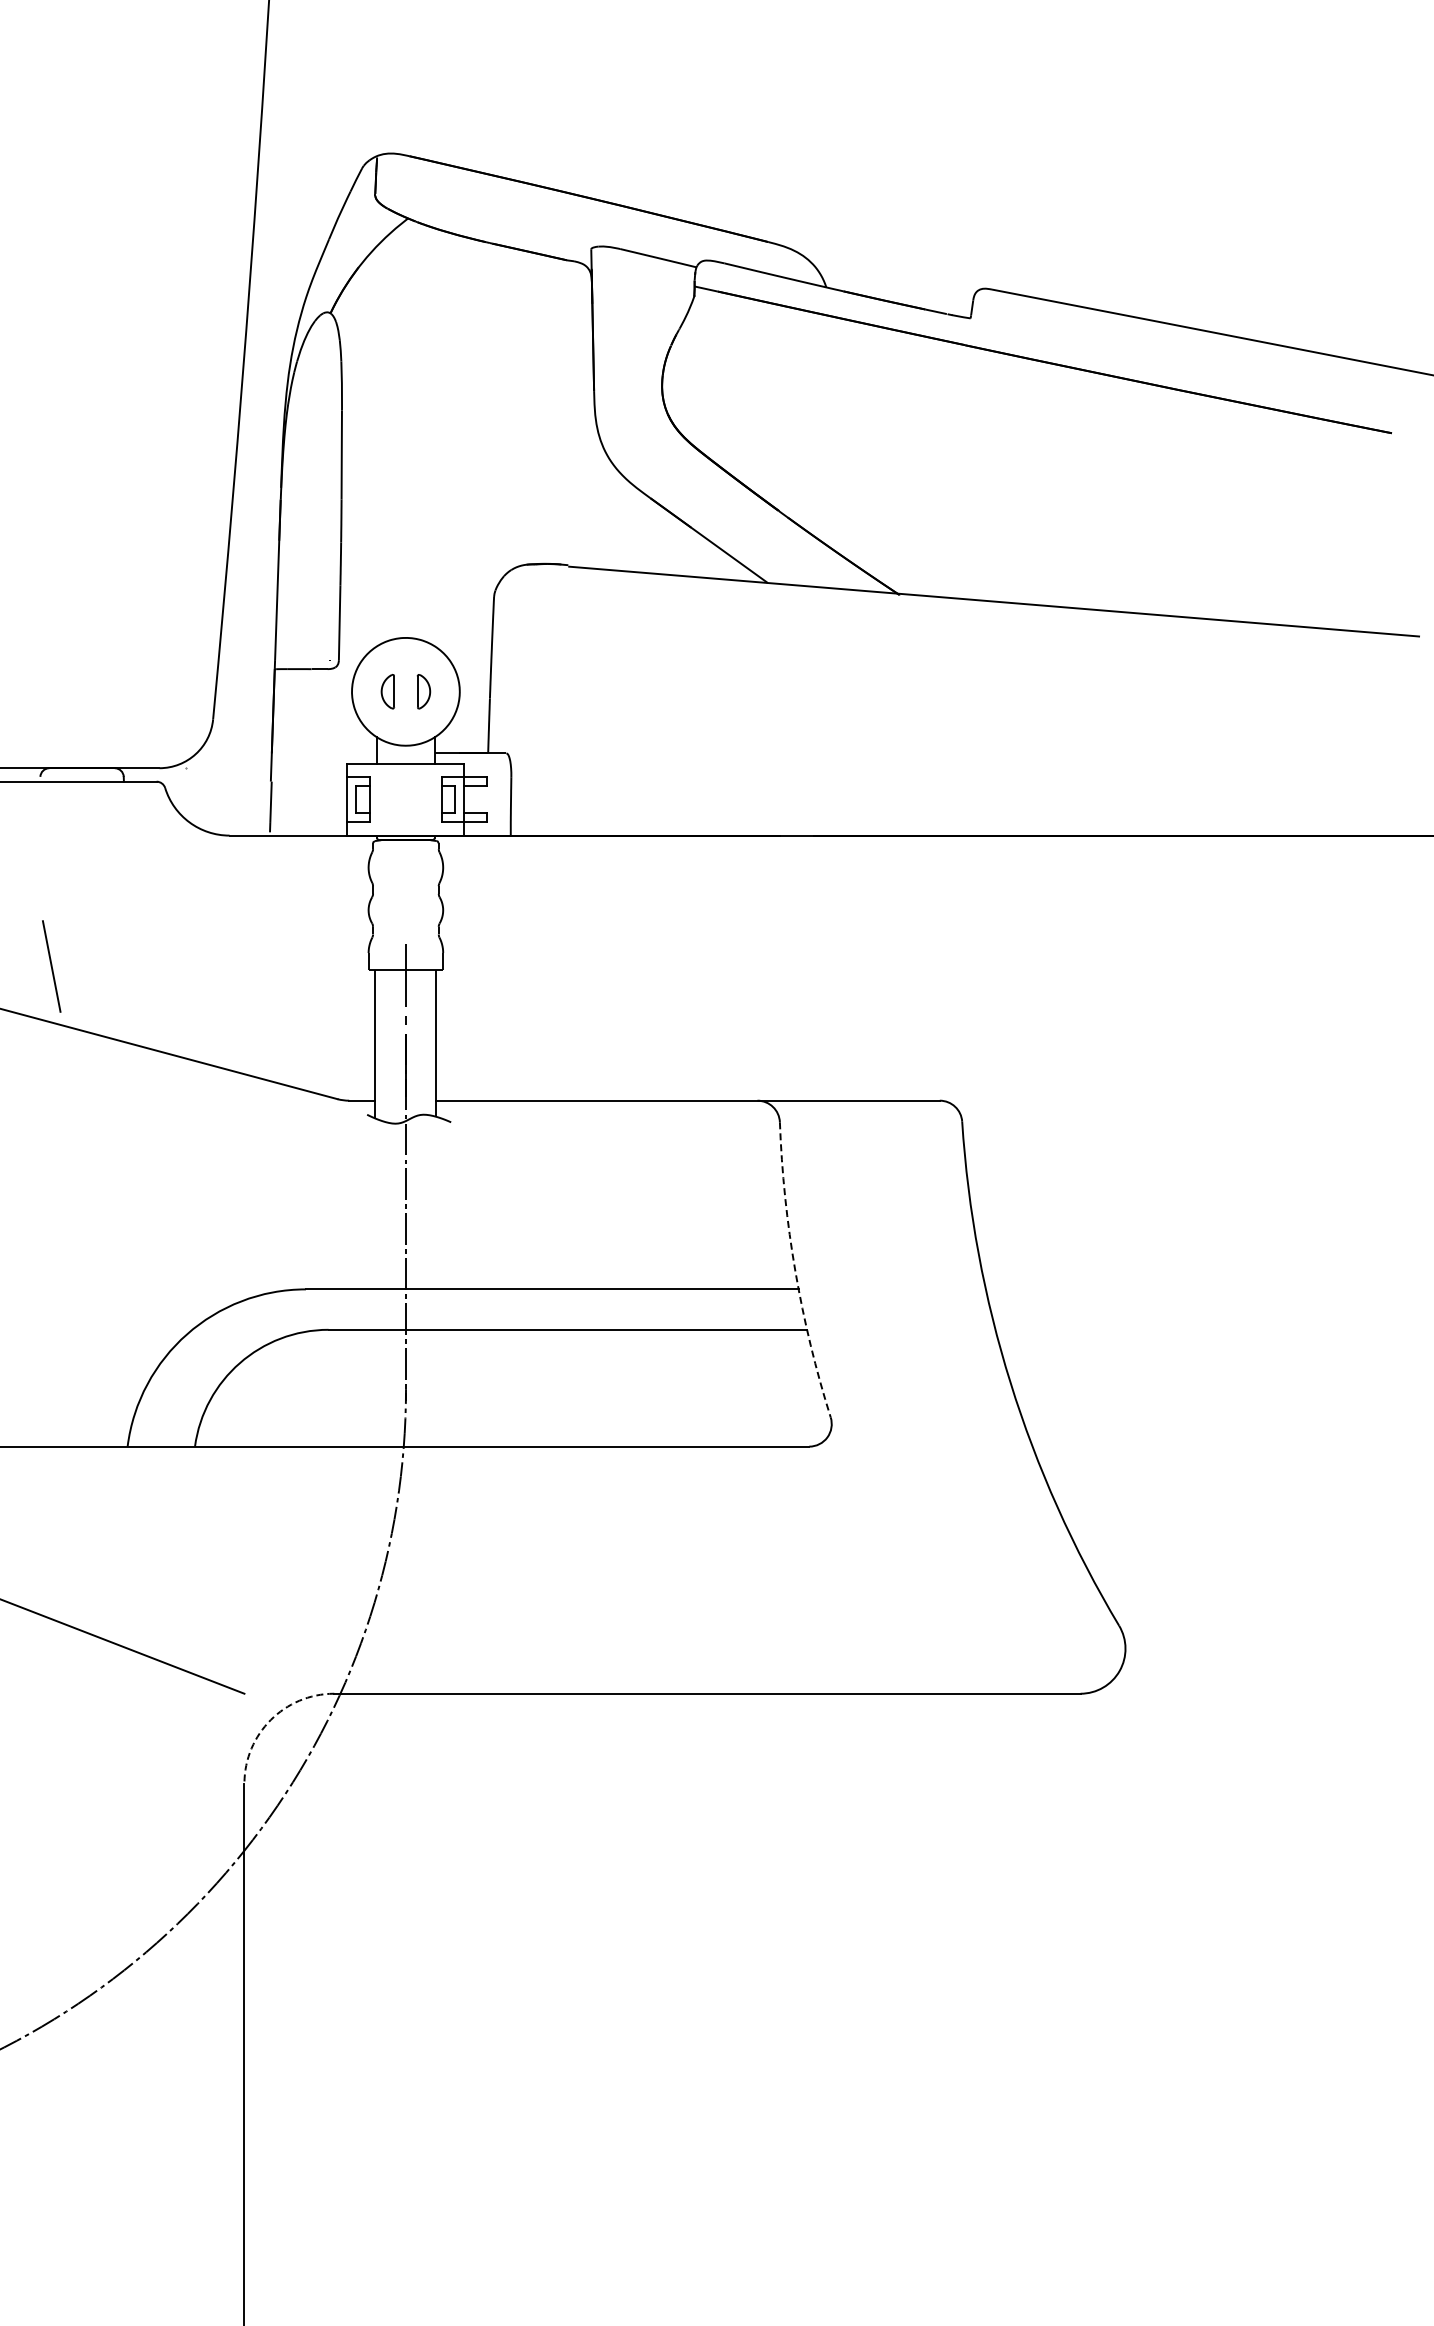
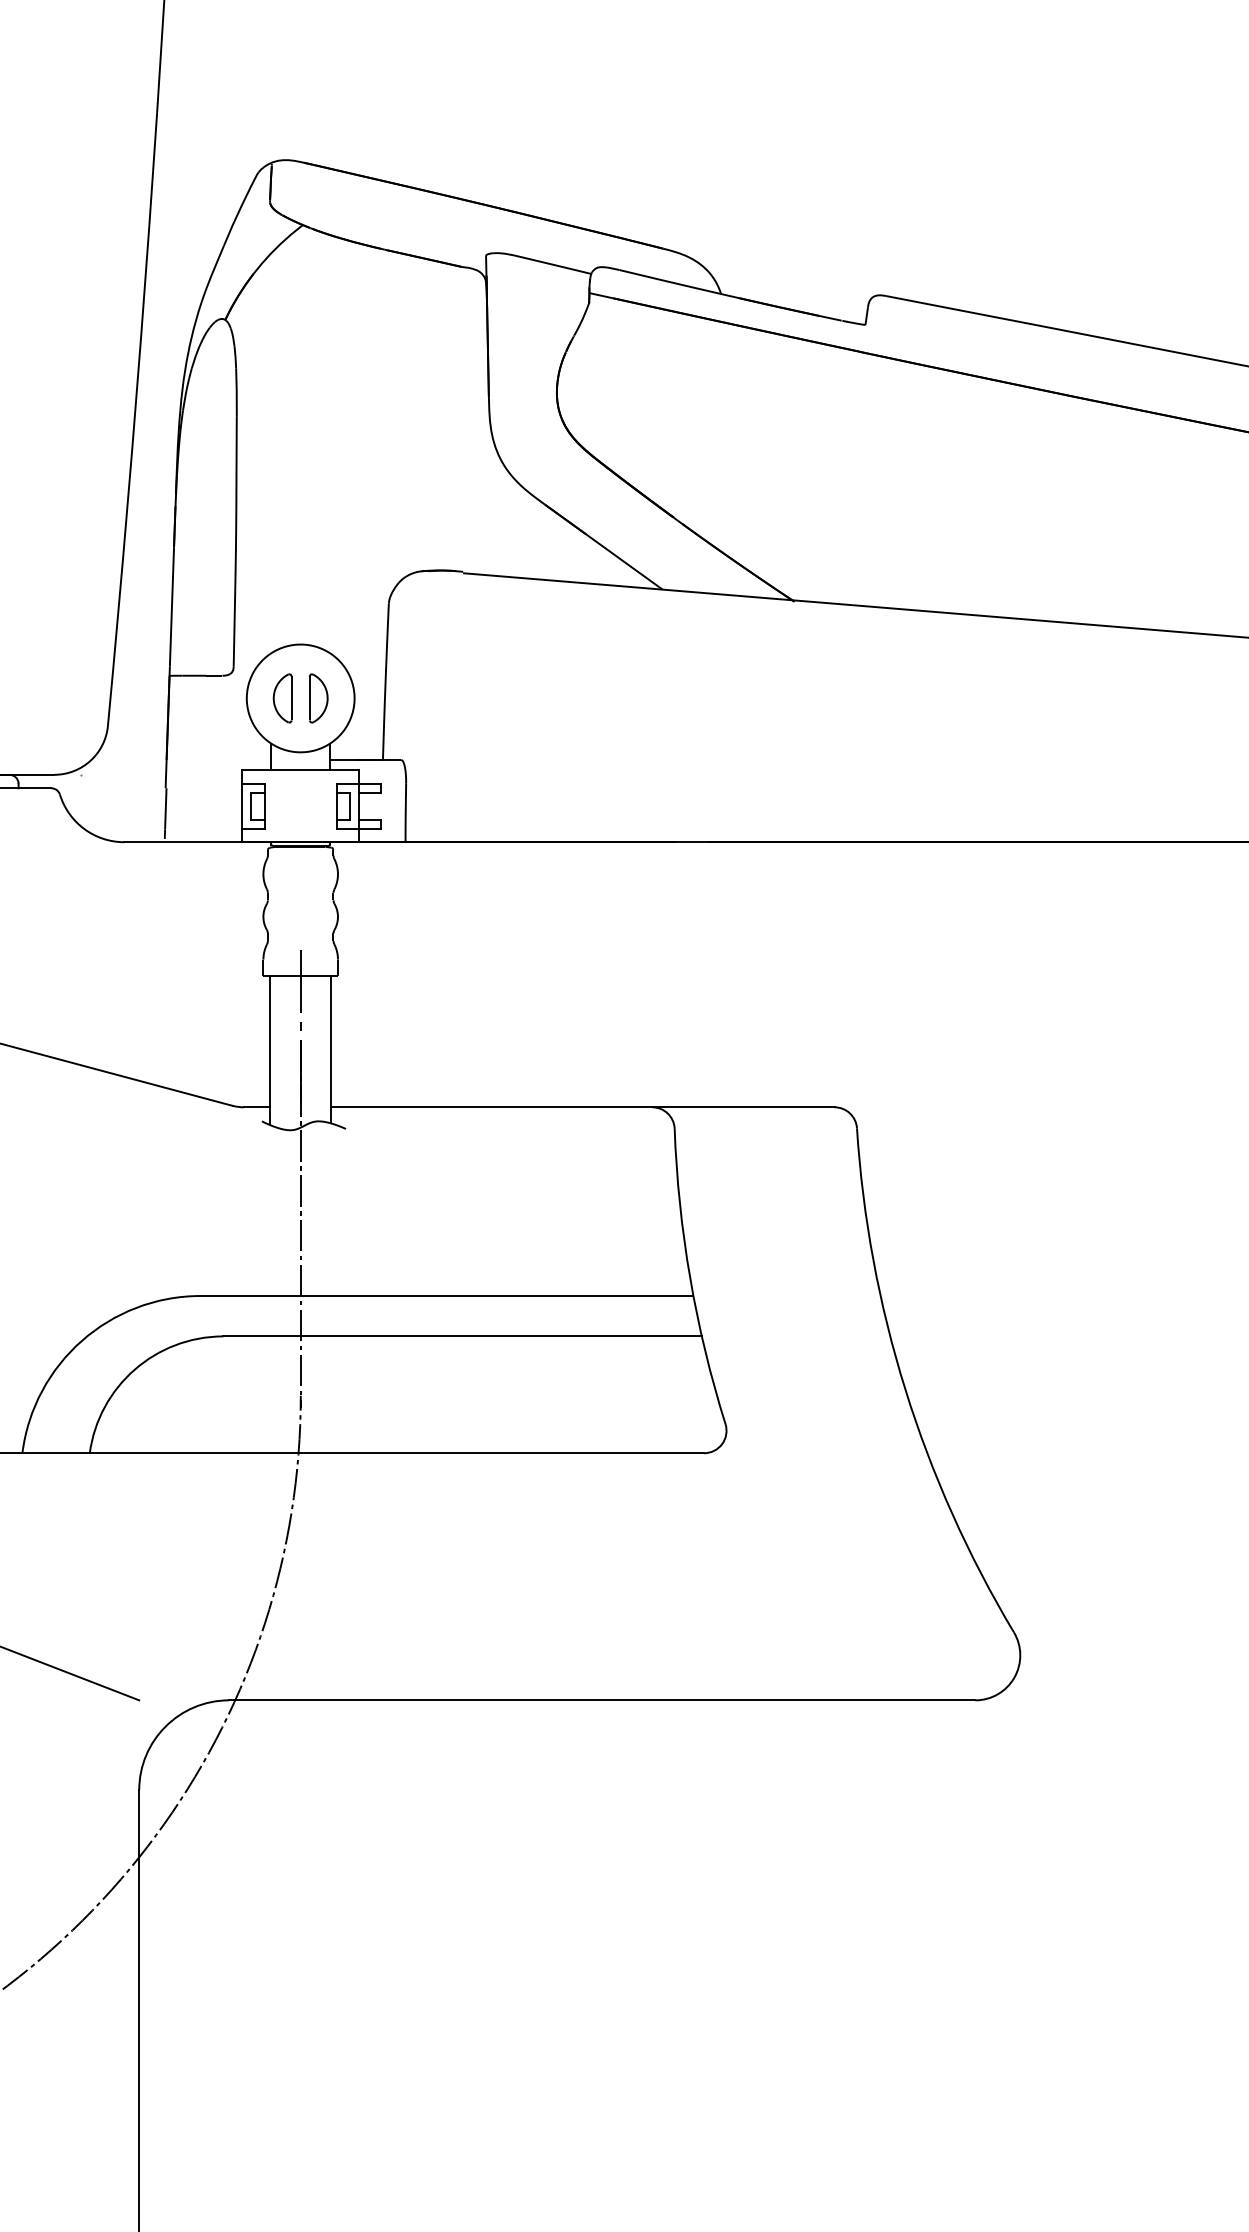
part: (387, 691) -> (282, 698), size x1.43
part: (423, 691) -> (318, 698), size x1.43
arc: (795, 1271) -> (690, 1278), dashed -> solid
arc: (270, 1720) -> (165, 1727), dashed -> solid

